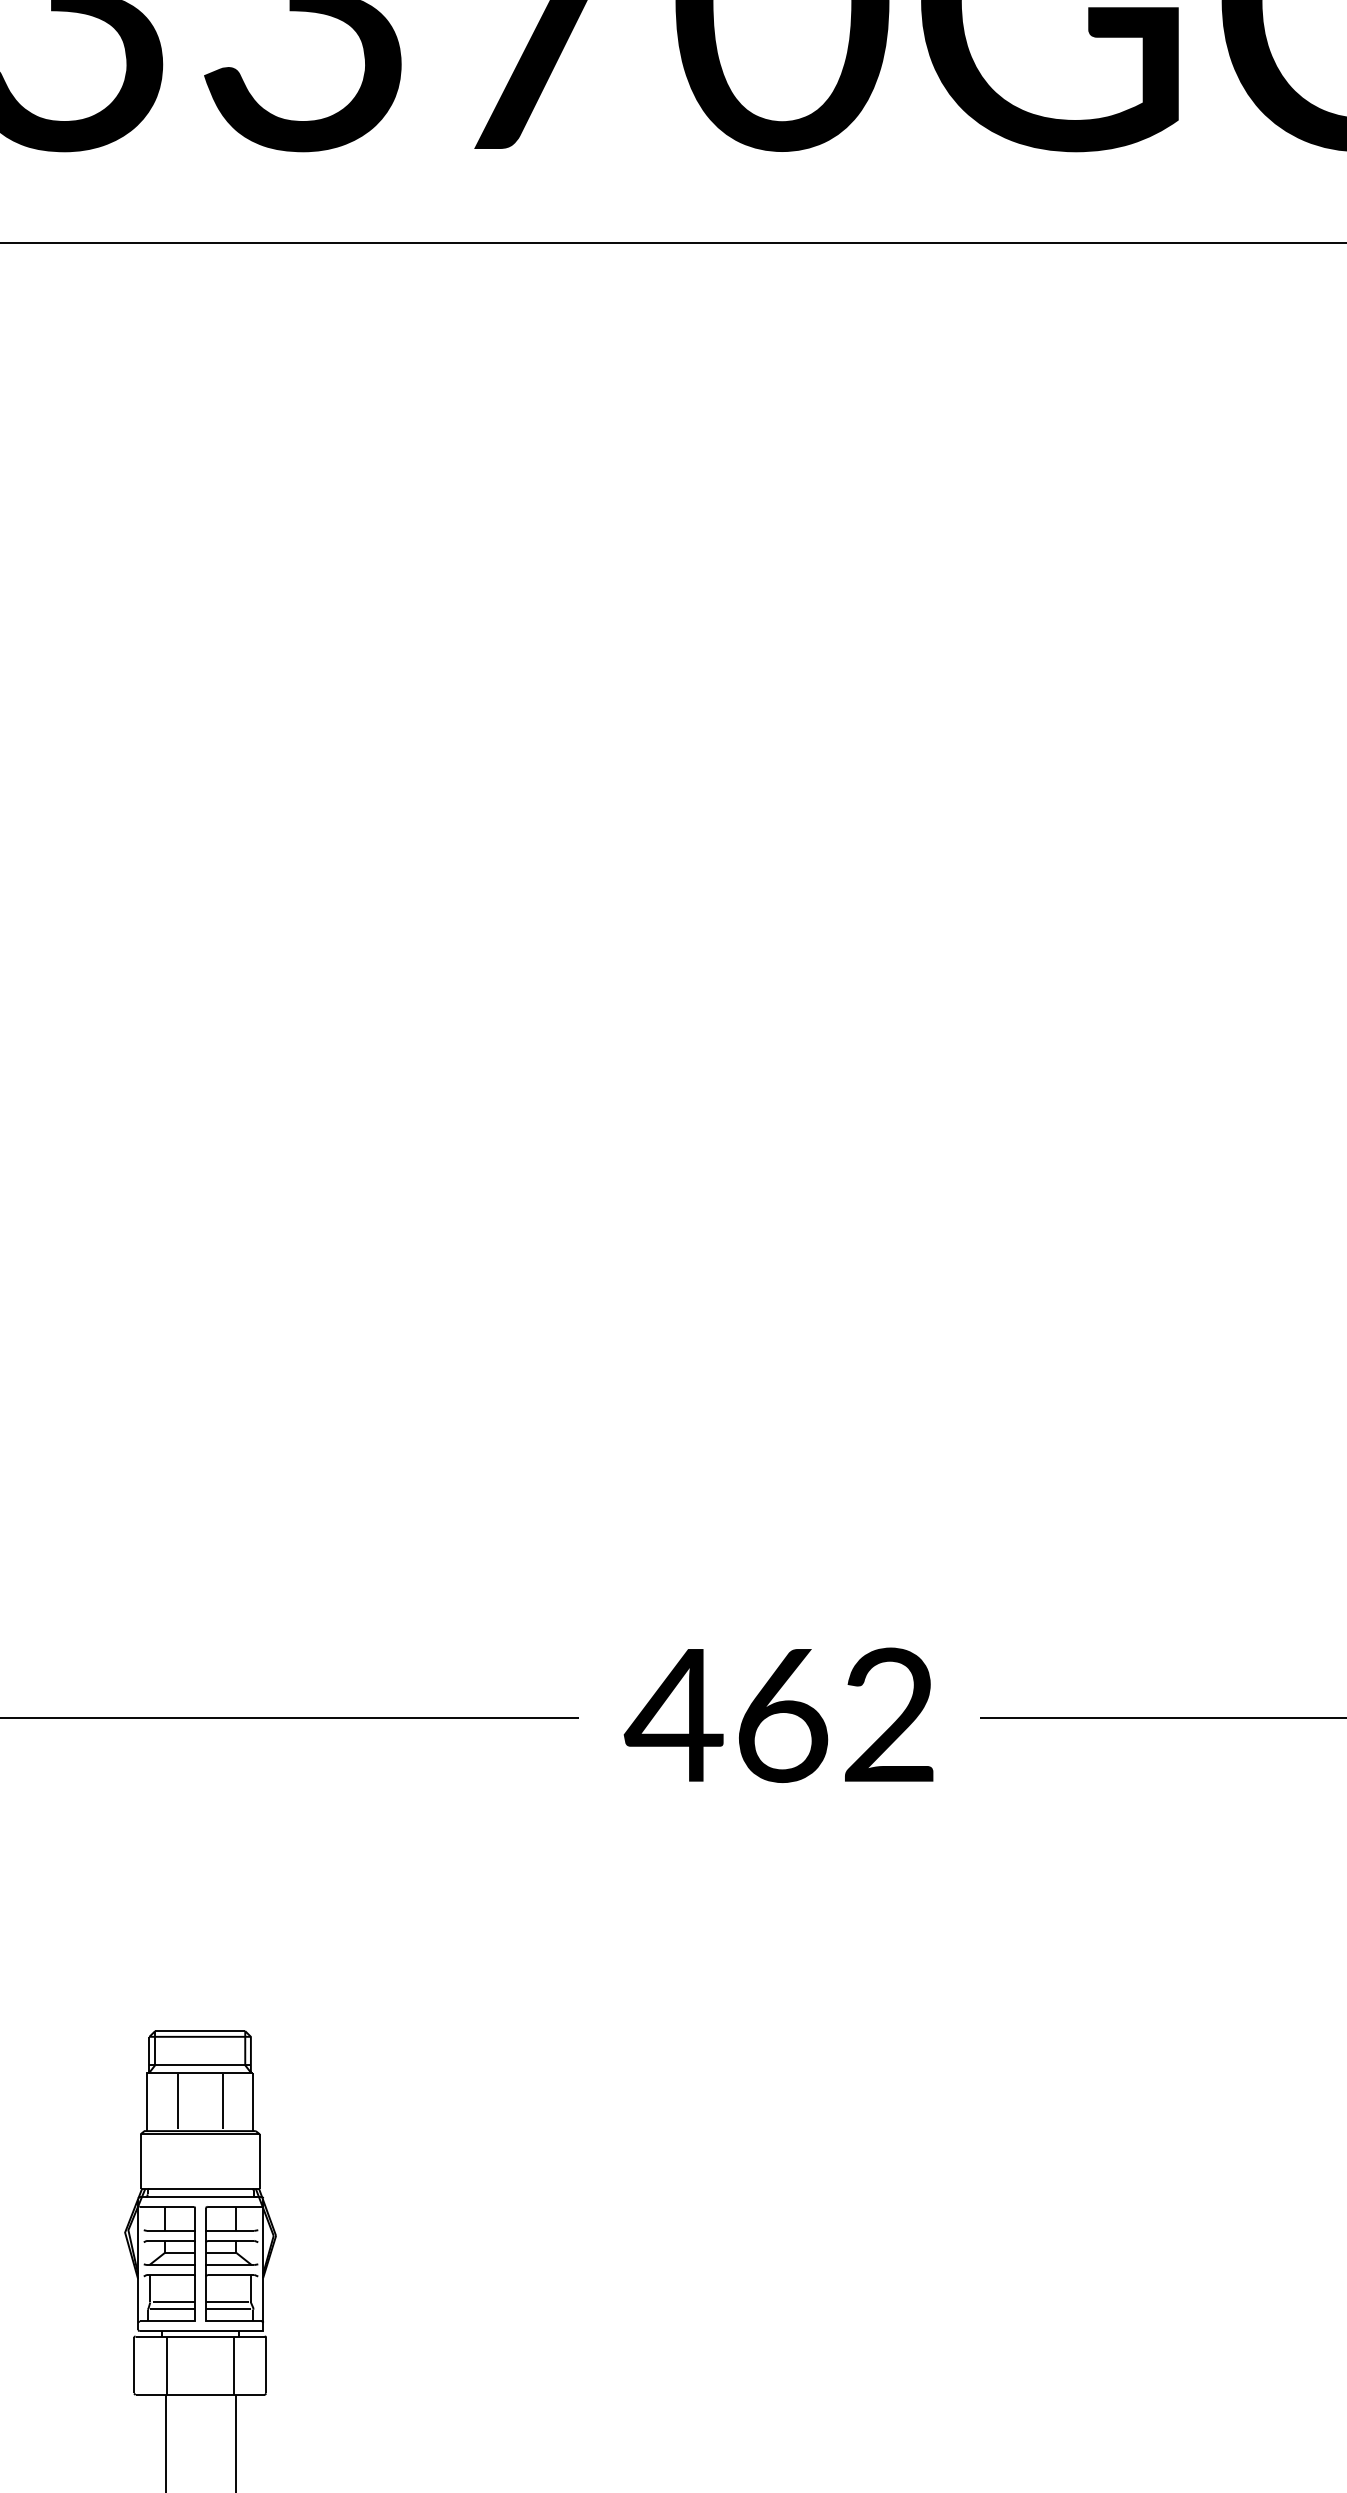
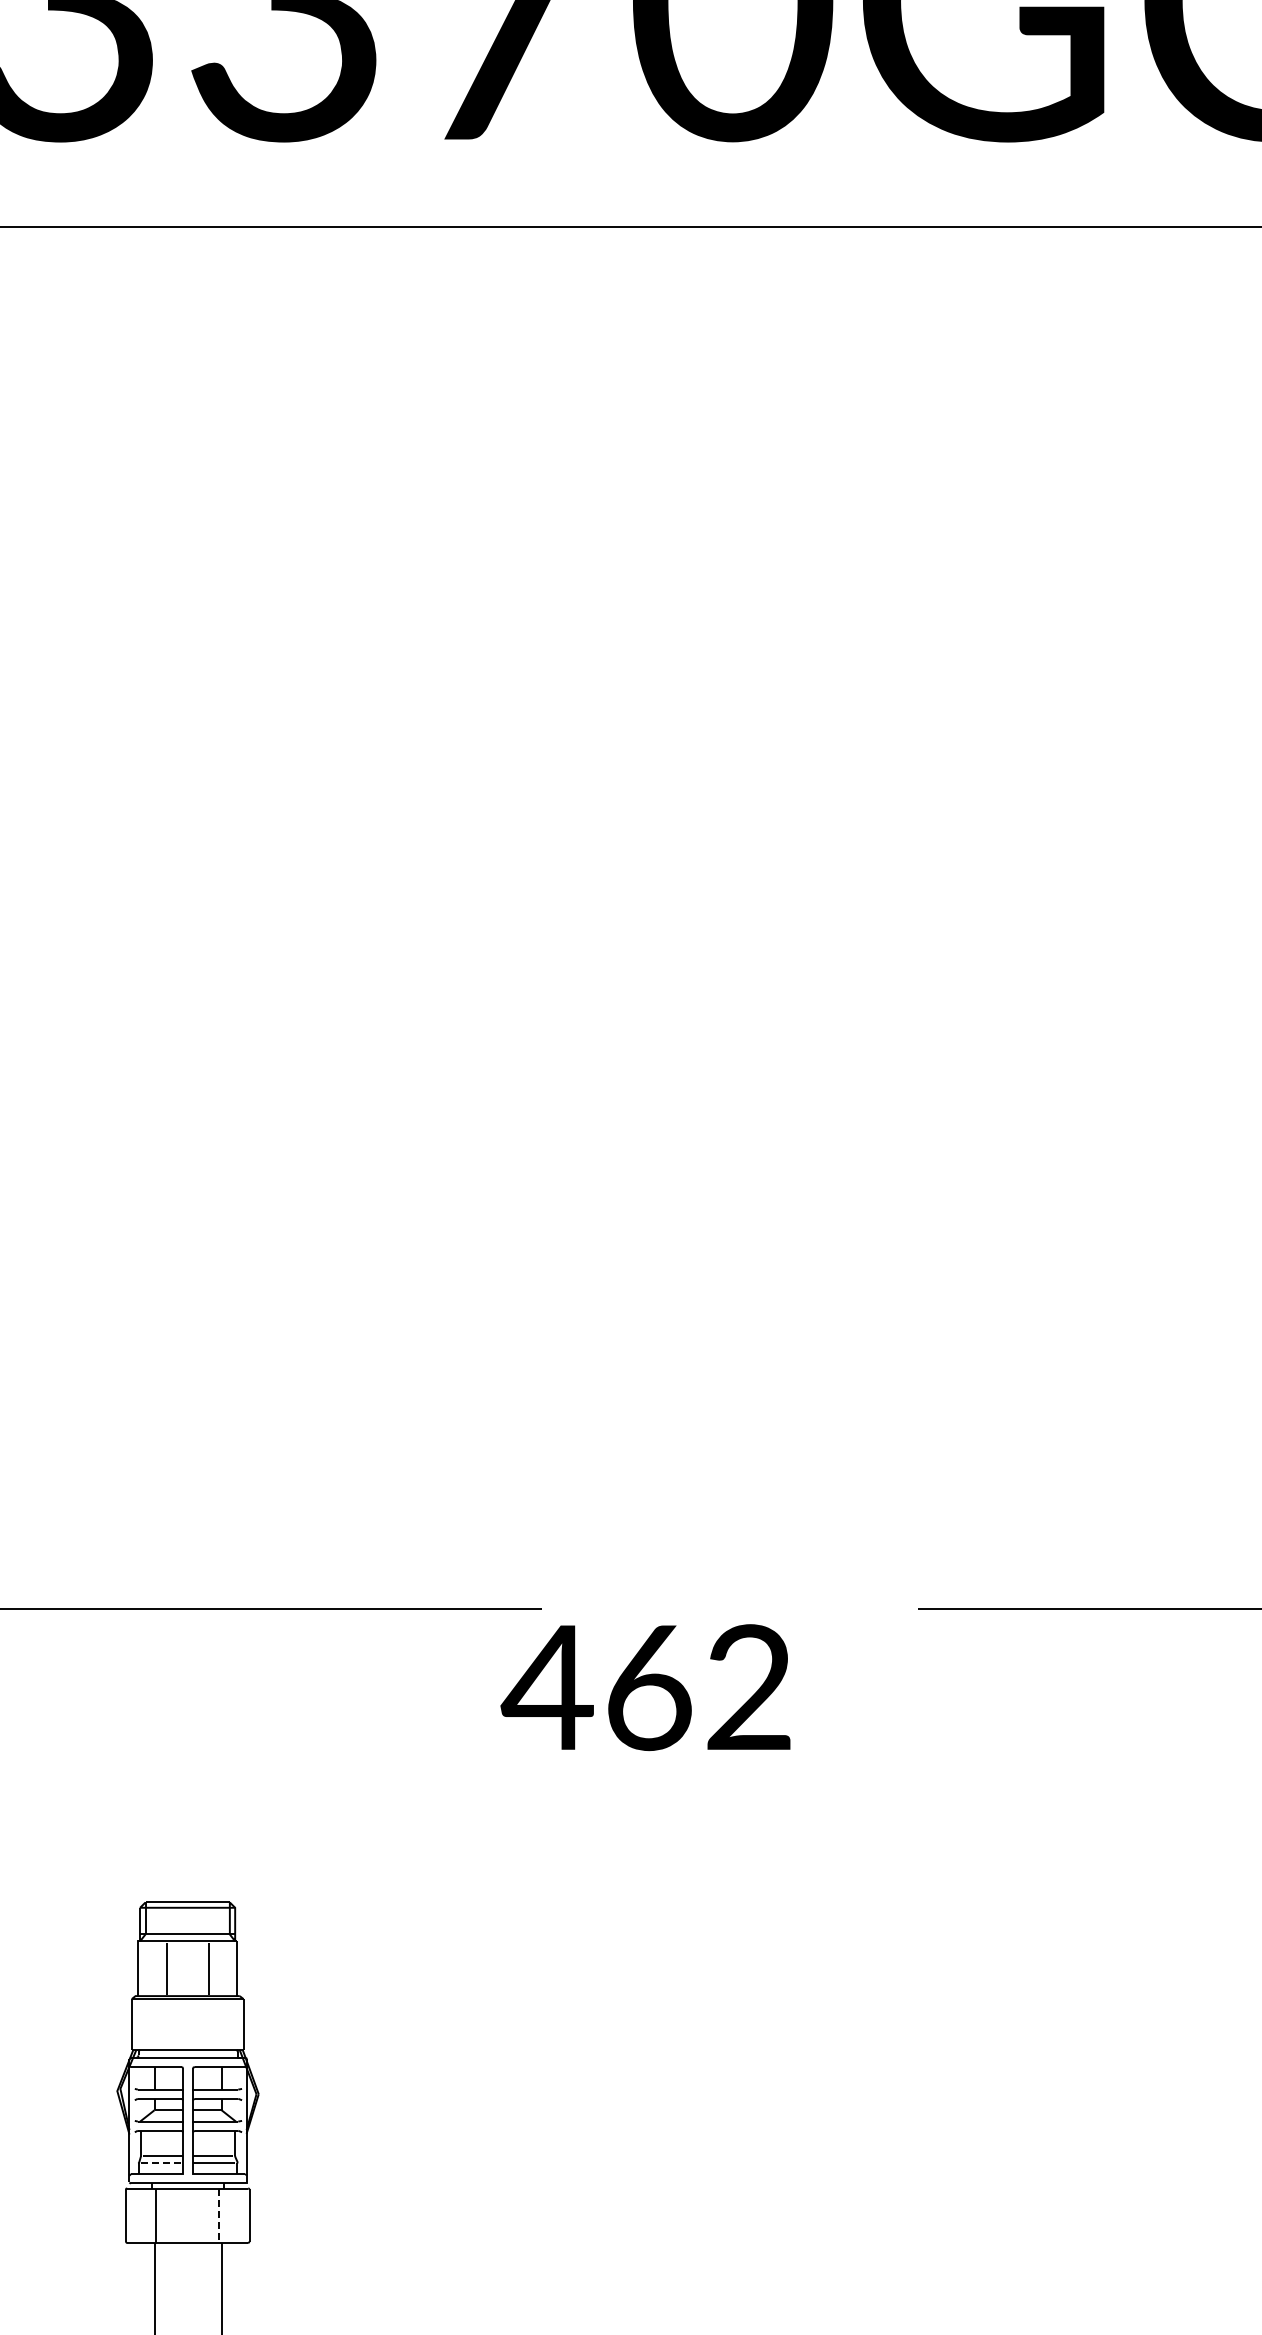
text: (778, 1715) -> (645, 1687), moved
line: (172, 2308) -> (161, 2162), solid -> dashed
line: (234, 2366) -> (219, 2216), solid -> dashed

